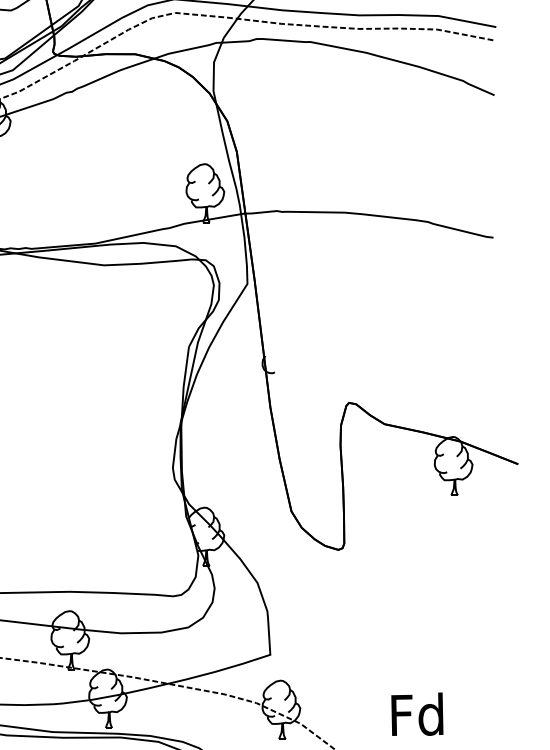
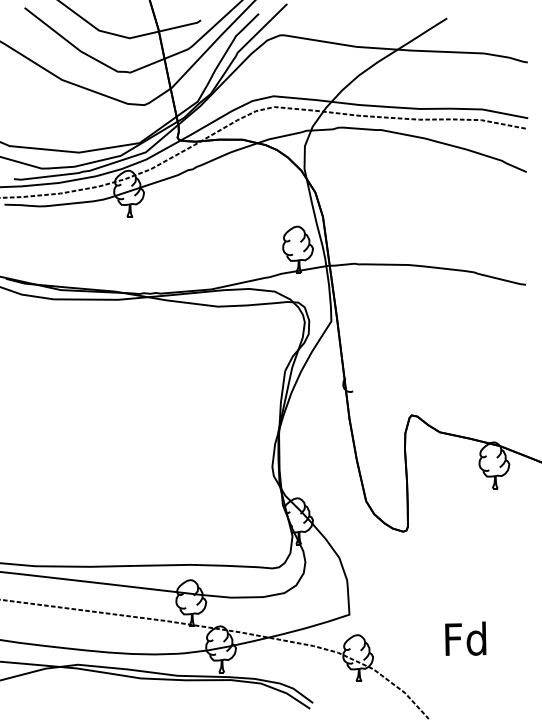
text: (417, 713) -> (465, 638), moved

